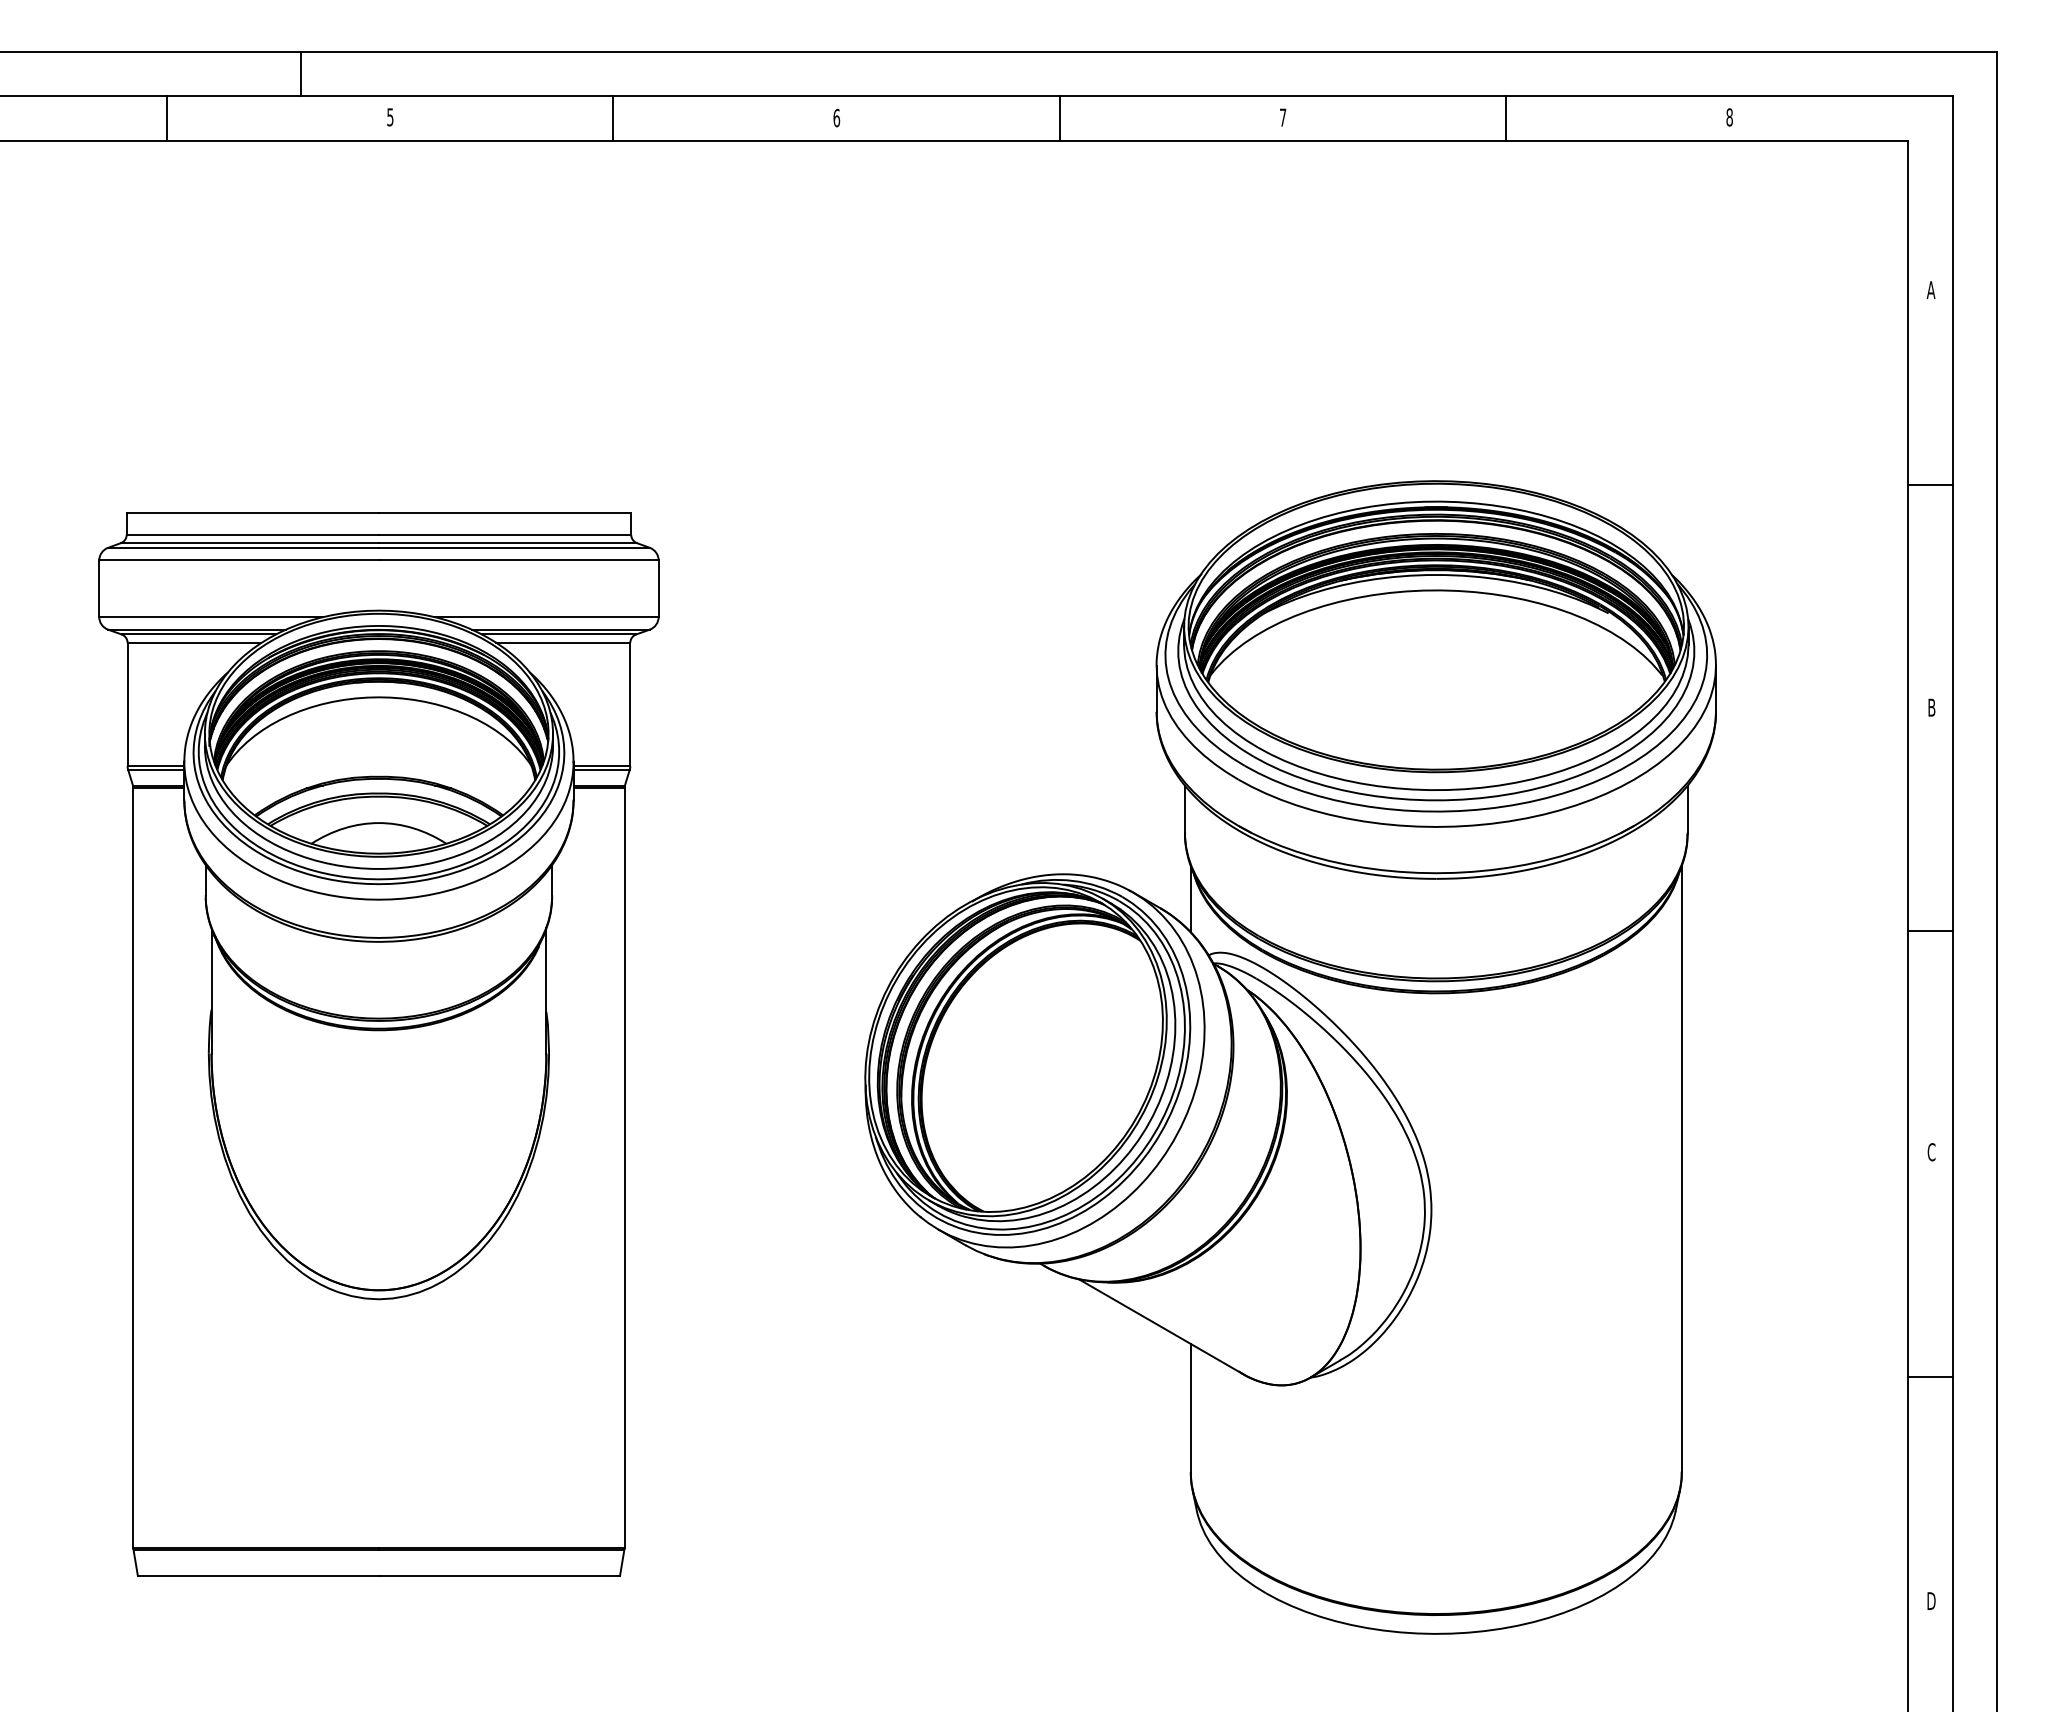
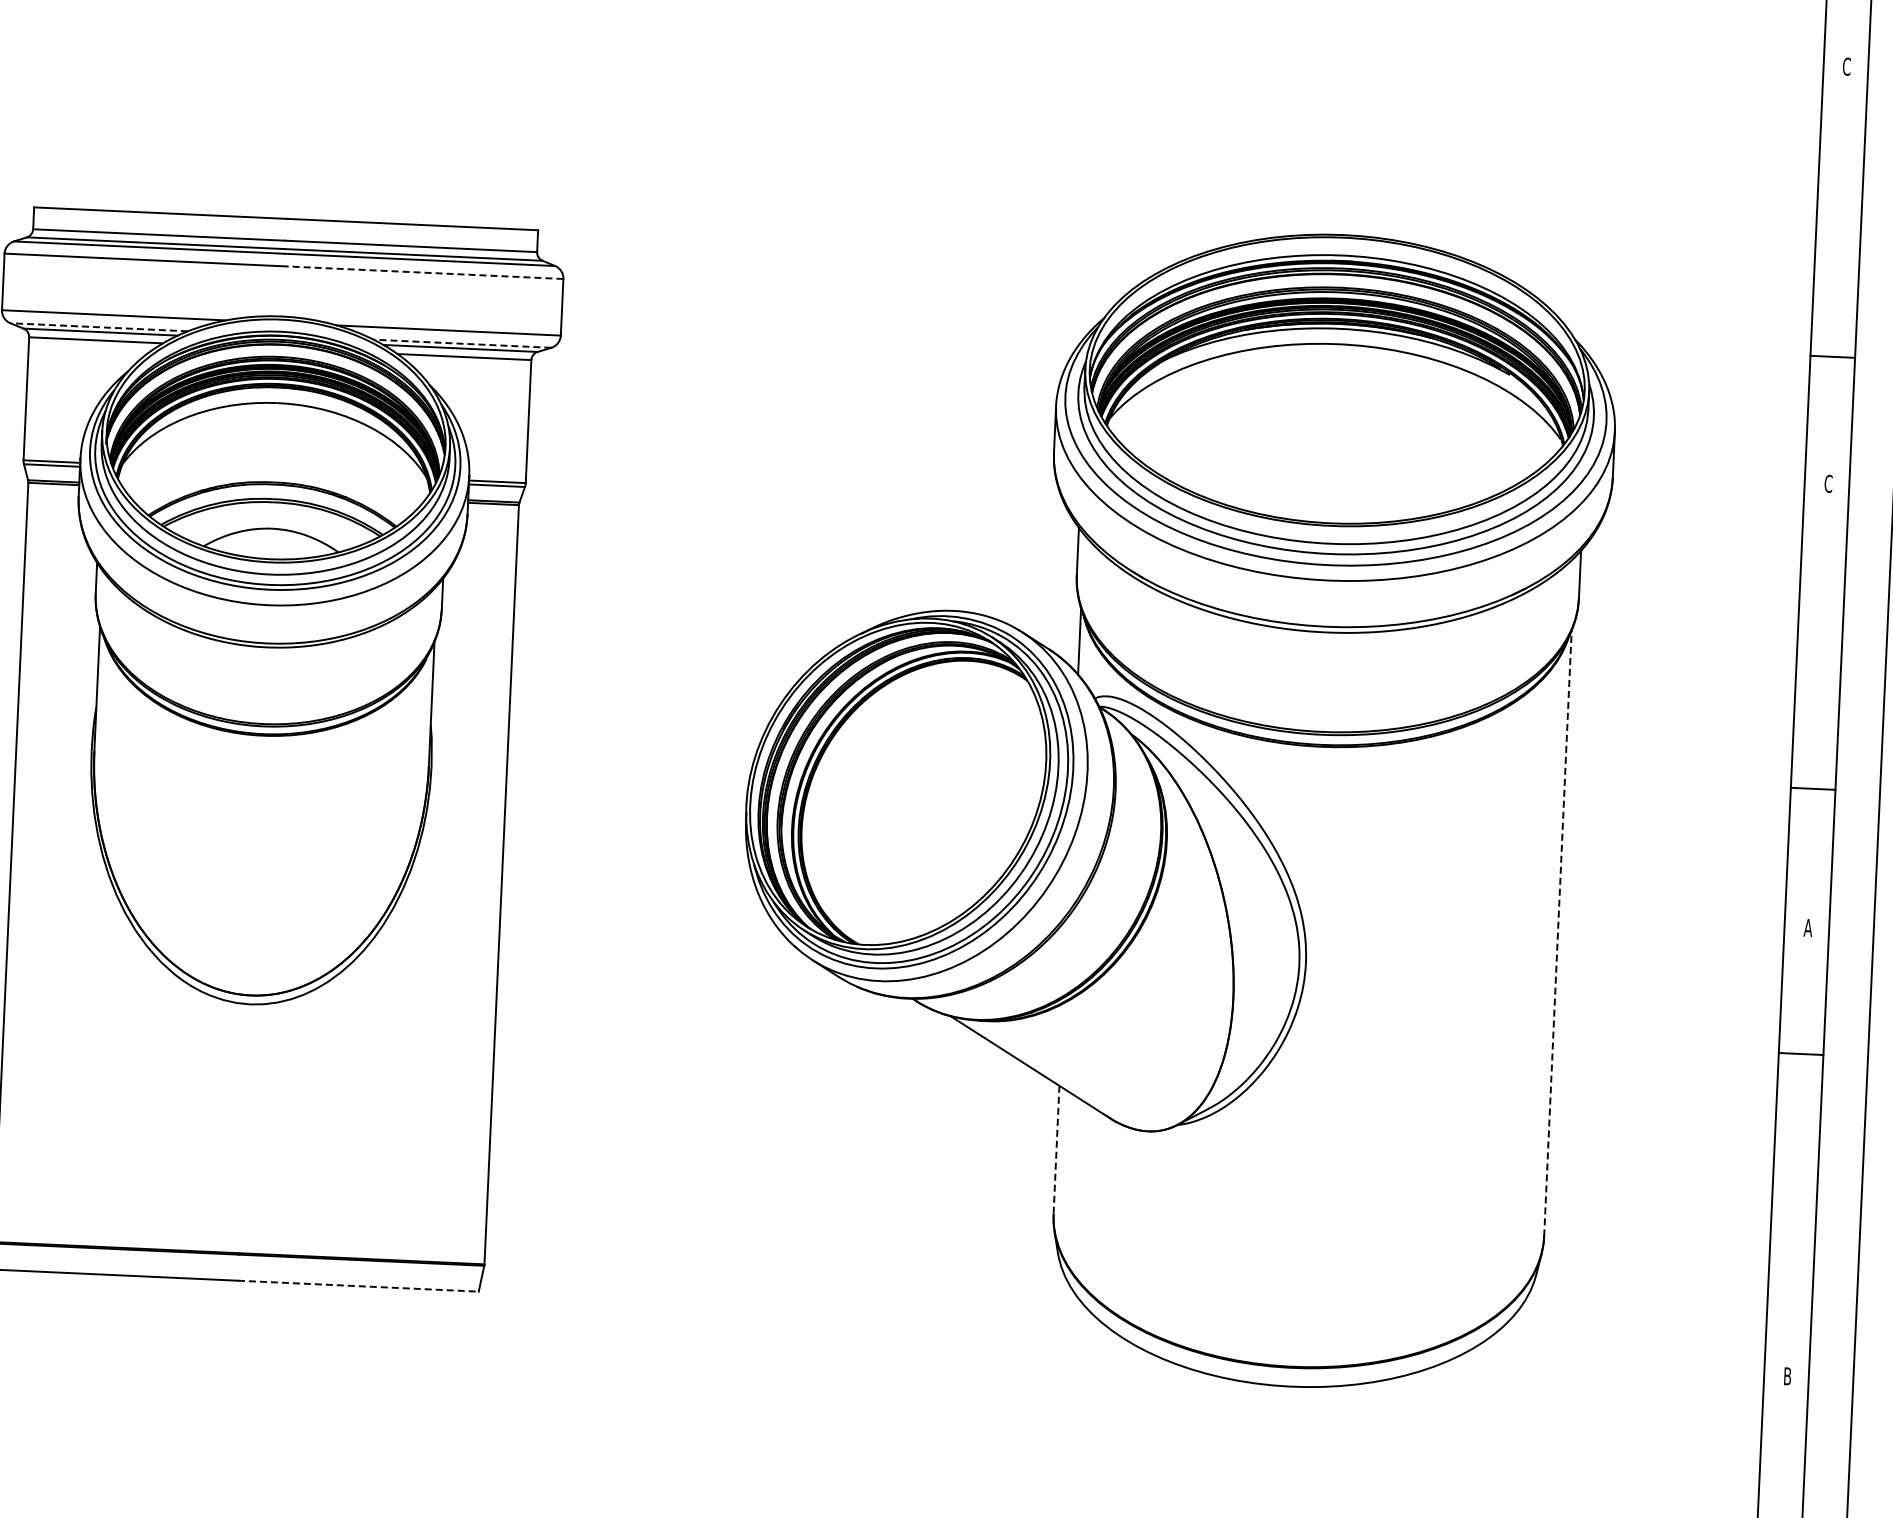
text: (1930, 290) -> (1846, 67), A -> C
line: (1929, 484) -> (1832, 356), moved
line: (518, 560) -> (423, 272), solid -> dashed
line: (197, 629) -> (99, 327), solid -> dashed
line: (560, 629) -> (462, 343), solid -> dashed
text: (1931, 707) -> (1828, 483), B -> C
line: (1929, 931) -> (1812, 789), moved
text: (1931, 1152) -> (1808, 928), C -> A
line: (1681, 1168) -> (1557, 932), solid -> dashed
line: (1929, 1377) -> (1800, 1053), moved
line: (1190, 1408) -> (1056, 1150), solid -> dashed
line: (499, 1575) -> (358, 1285), solid -> dashed
text: (1931, 1600) -> (1787, 1375), D -> B

